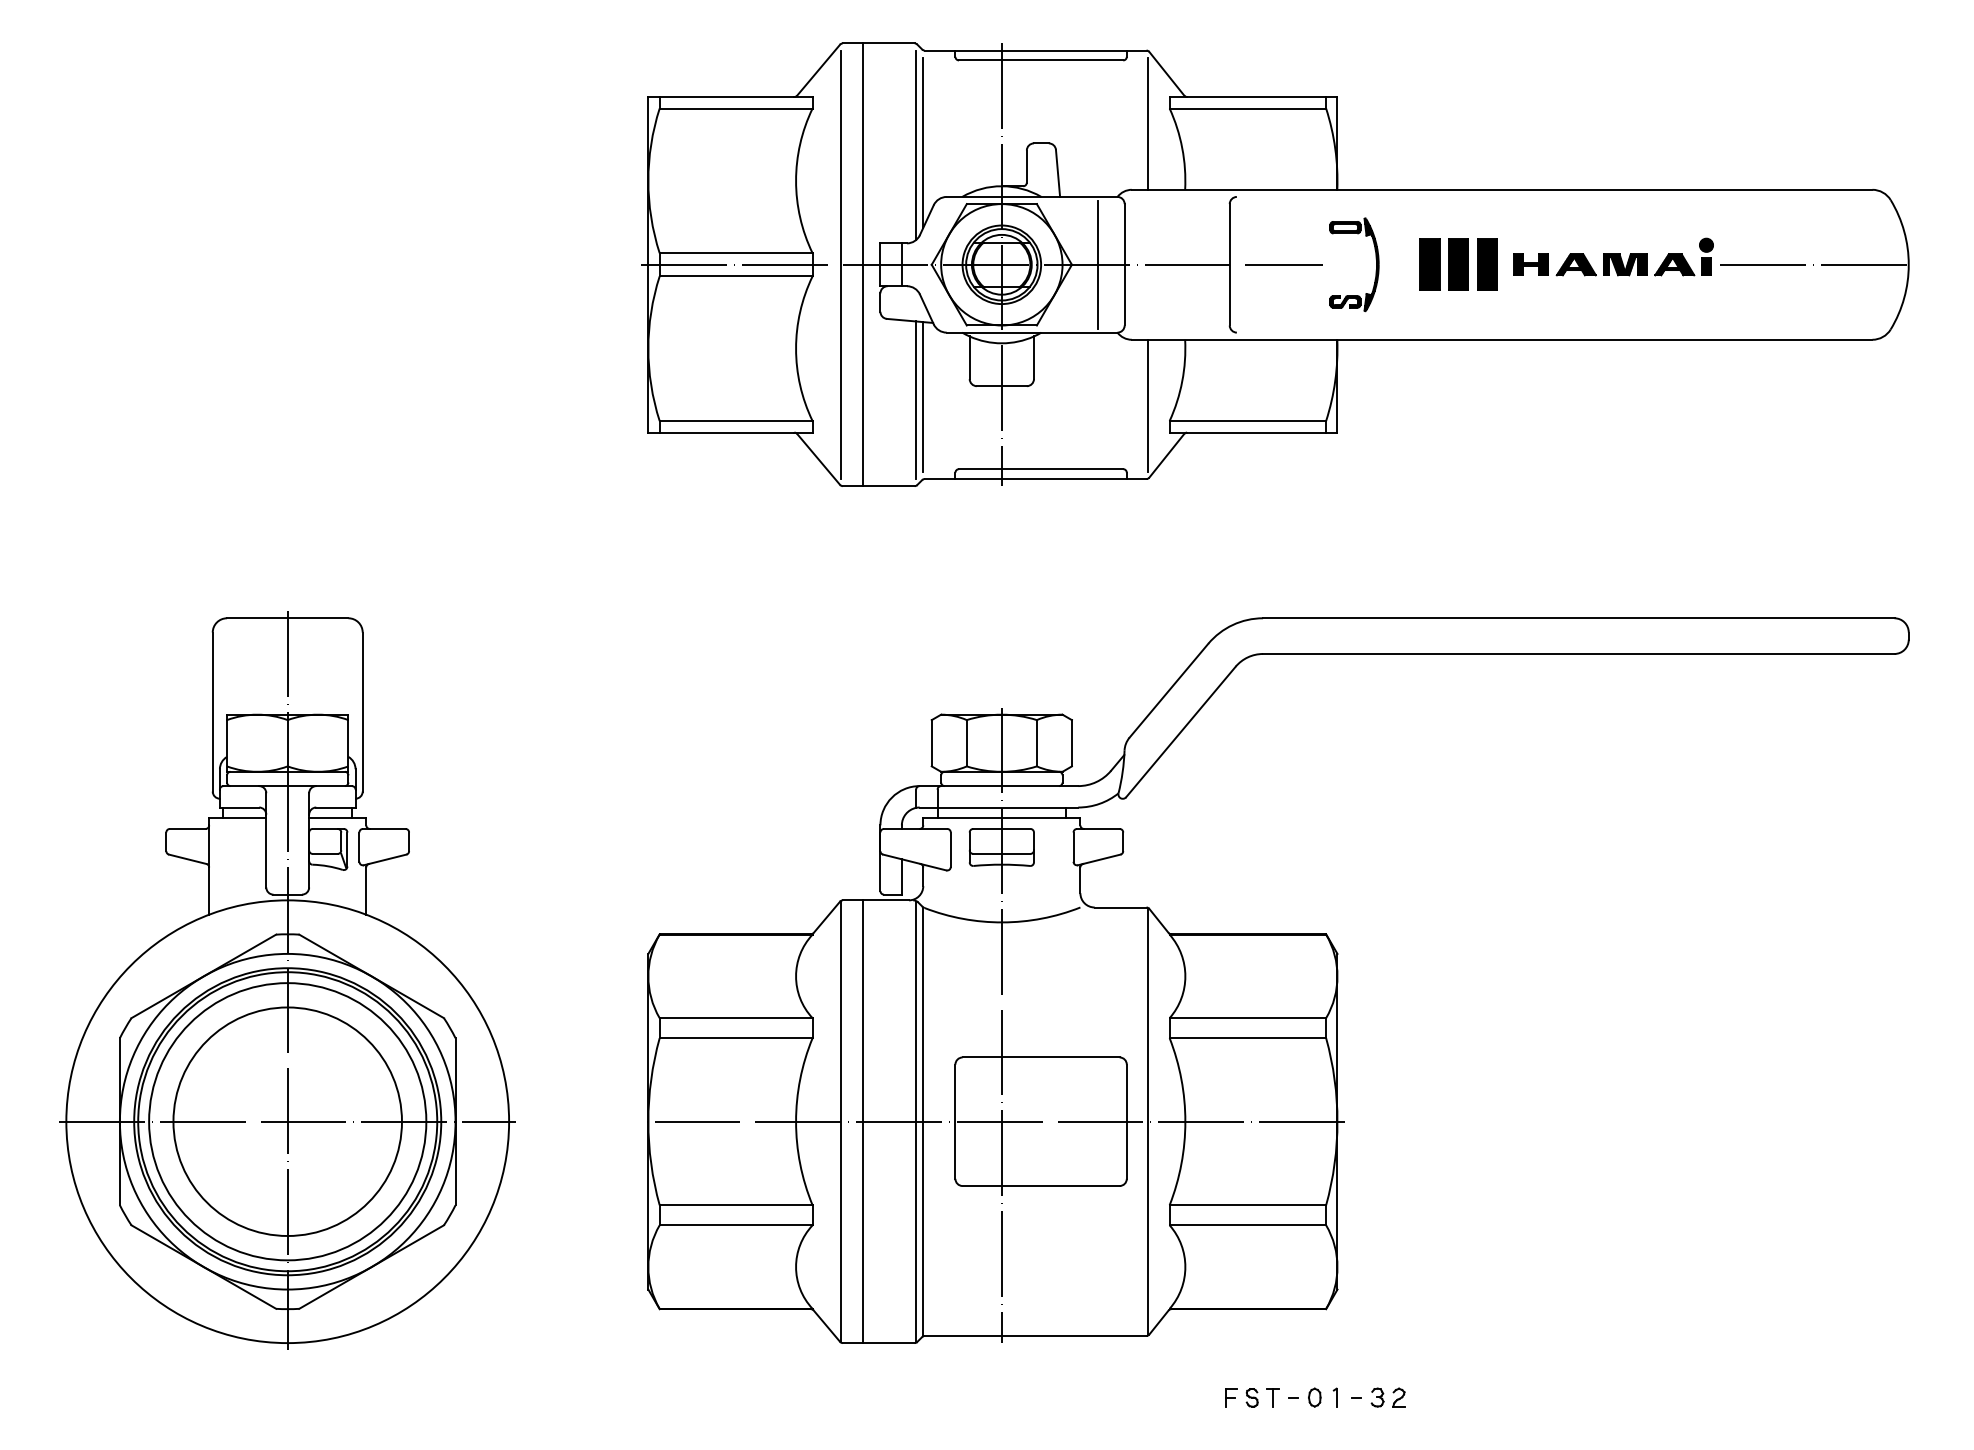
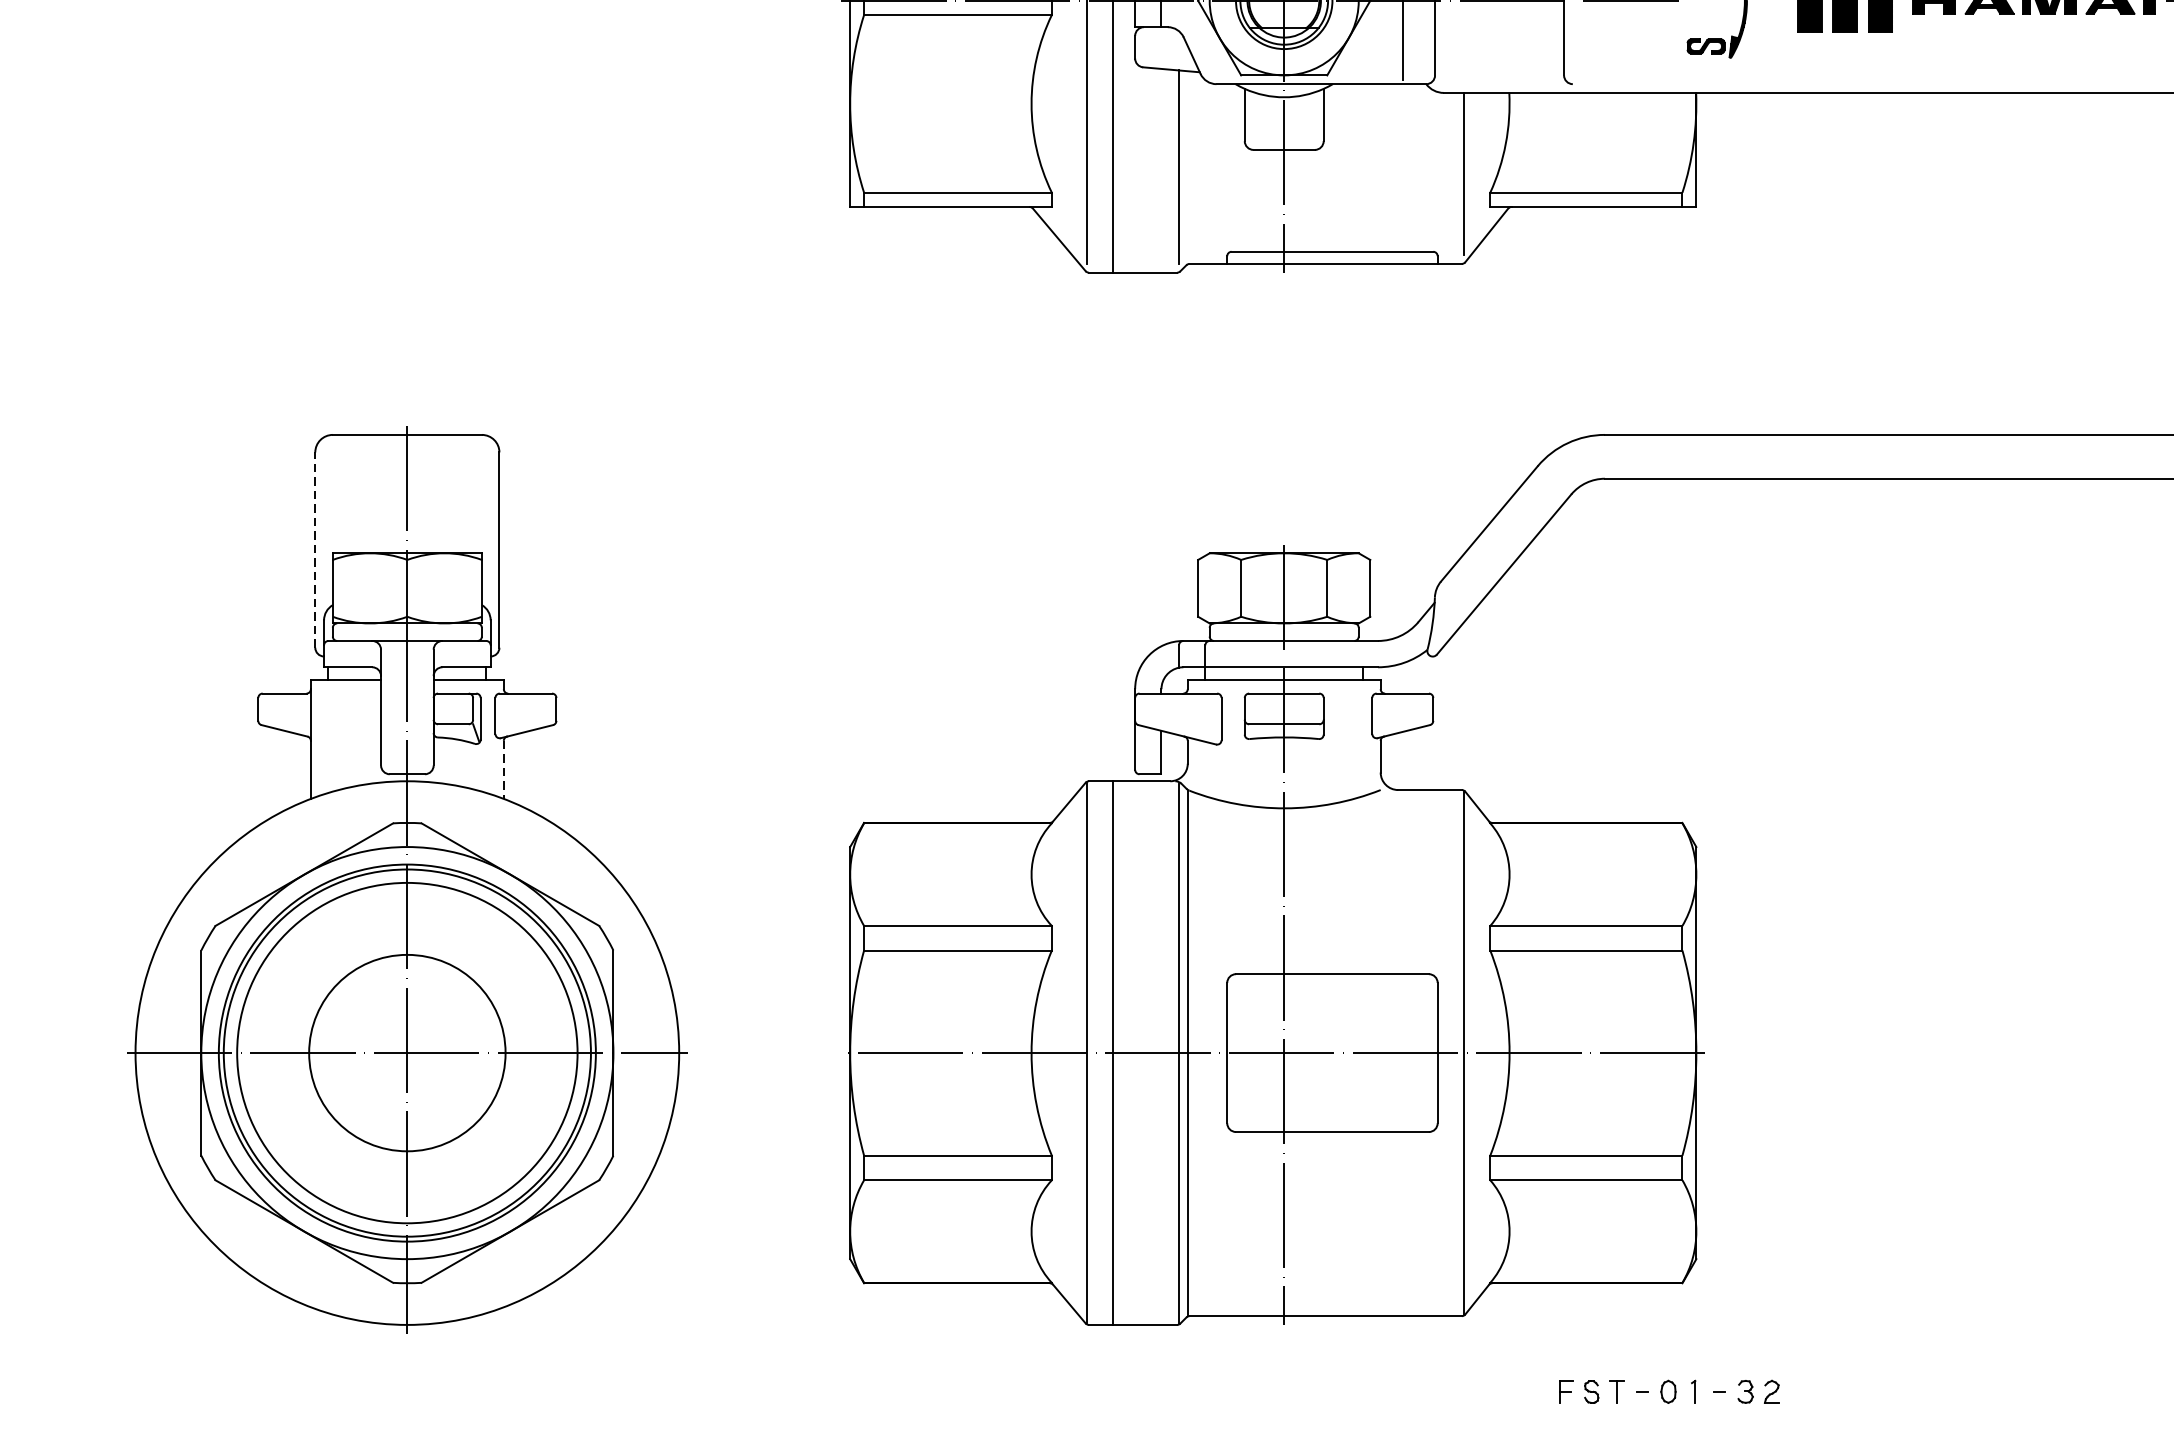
line: (923, 396) -> (1188, 162), removed
line: (212, 712) -> (314, 550), solid -> dashed
line: (366, 891) -> (504, 770), solid -> dashed
circle: (287, 1121) -> (407, 1052), size x0.7

